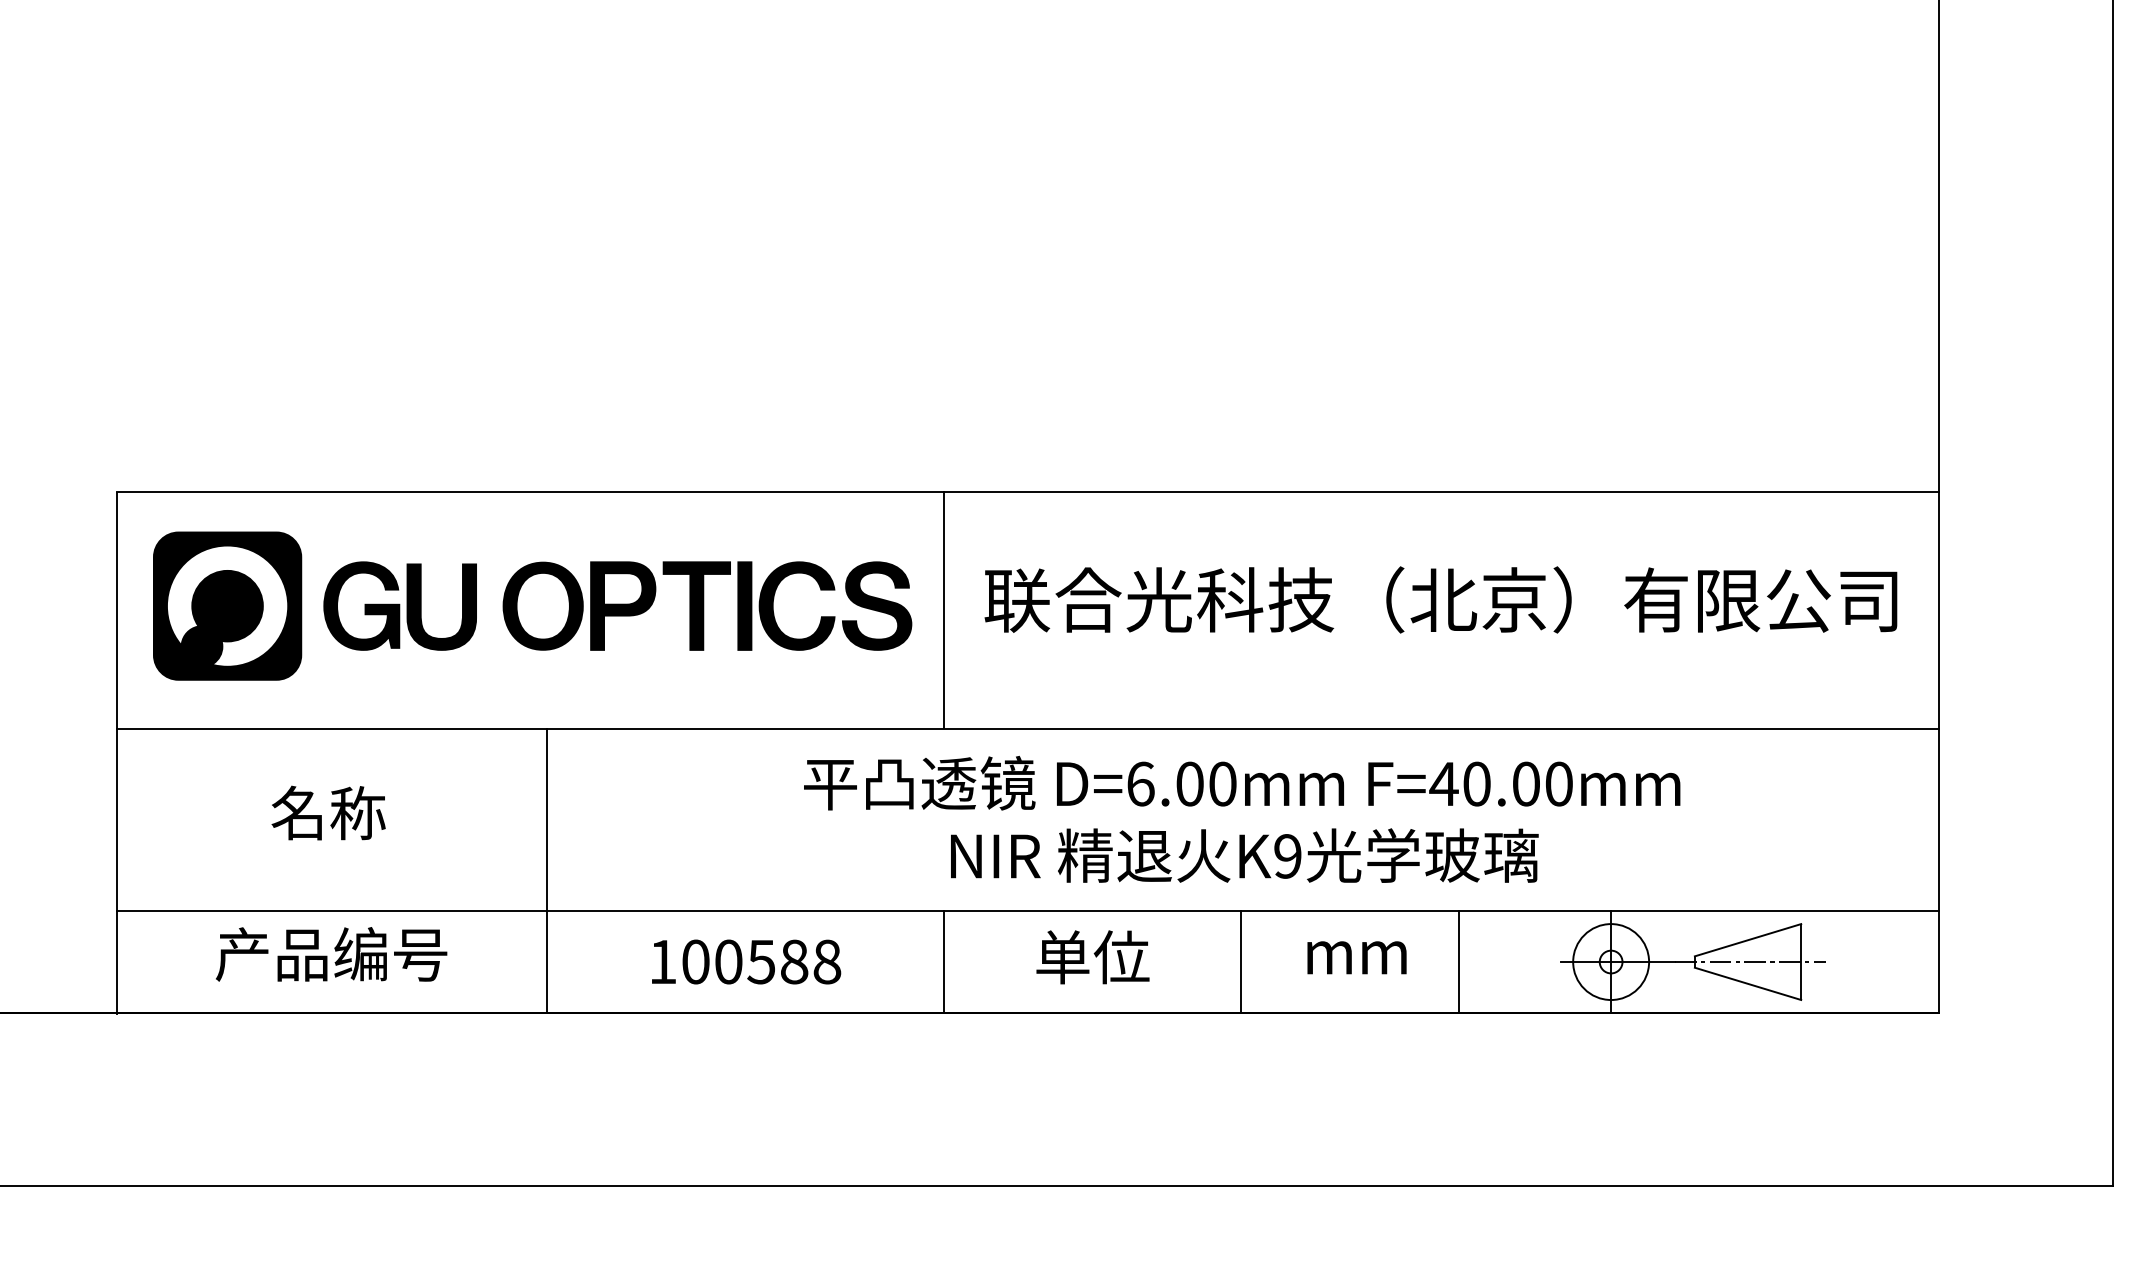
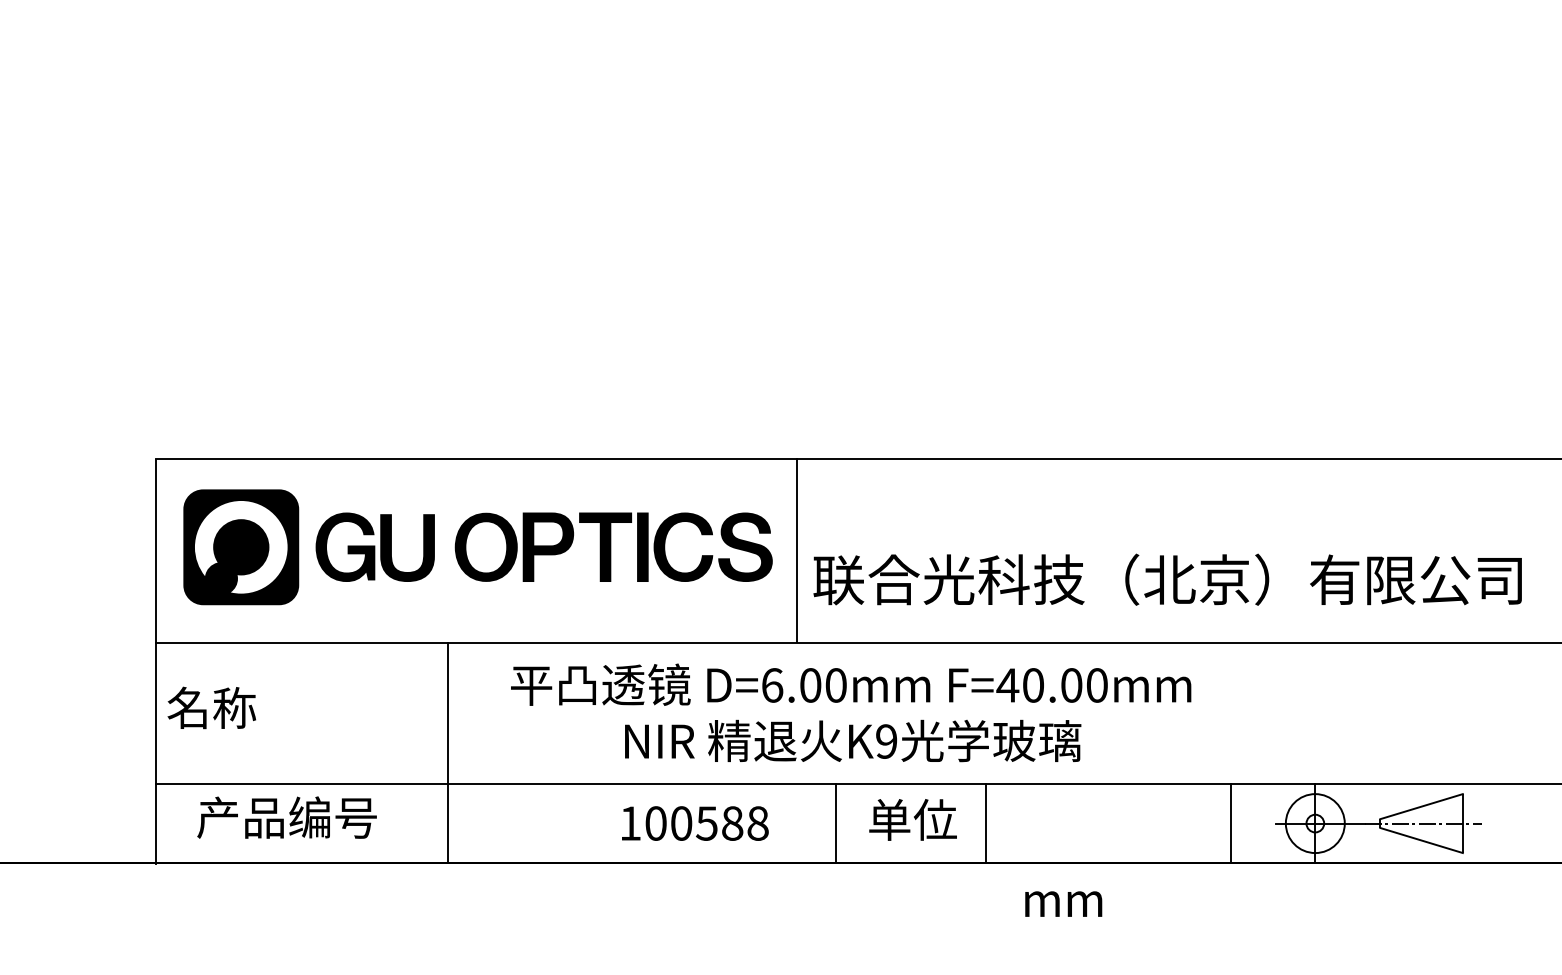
text: (1440, 599) -> (1167, 579), moved
text: (328, 812) -> (211, 707), moved
text: (1242, 818) -> (851, 712), moved
line: (546, 870) -> (447, 752), moved
text: (331, 954) -> (287, 817), moved
text: (1356, 957) -> (1063, 903), moved
text: (746, 961) -> (695, 823), moved
line: (943, 961) -> (835, 823), moved
line: (1240, 961) -> (985, 823), moved
line: (1458, 961) -> (1230, 823), moved

